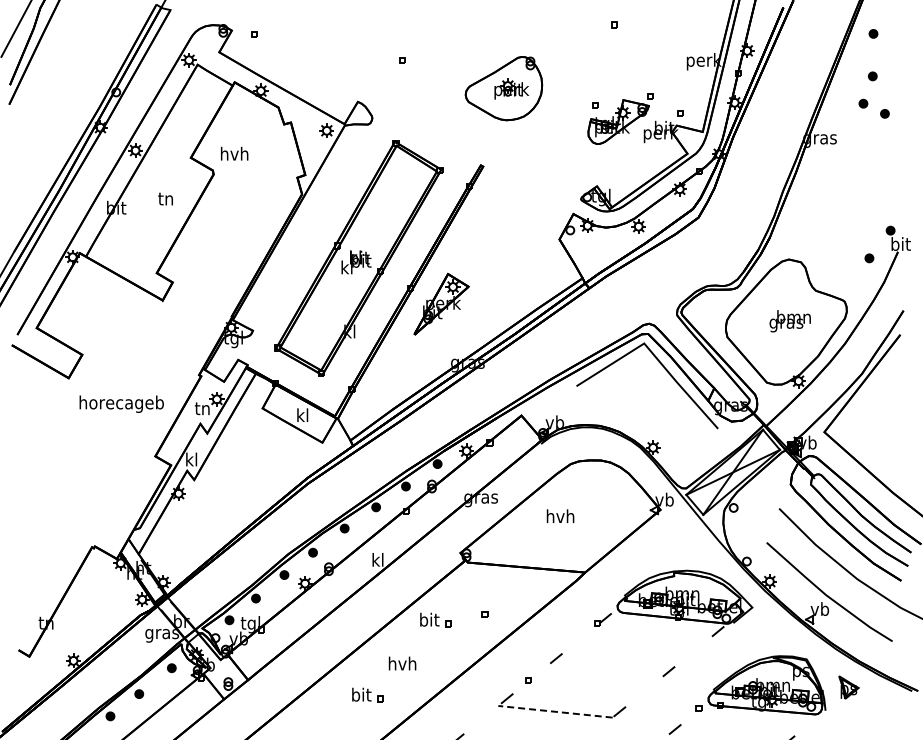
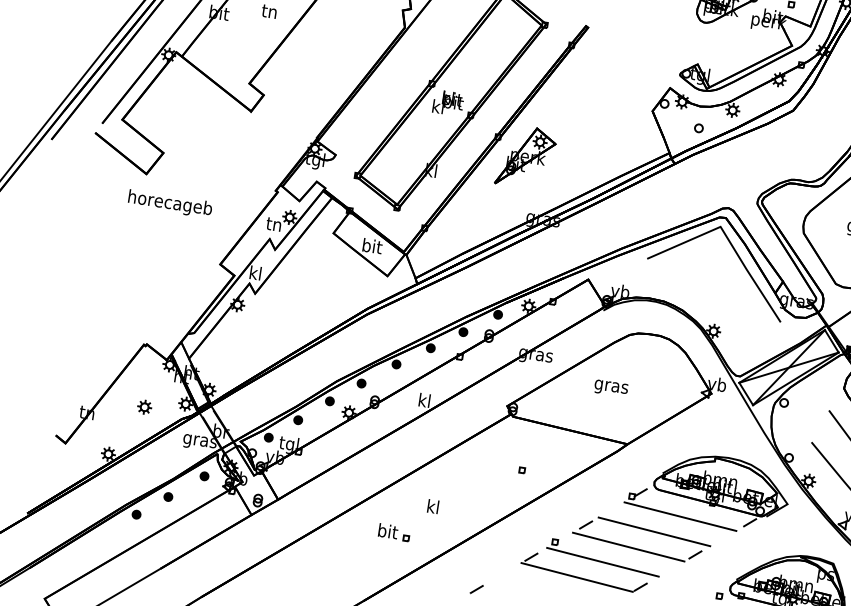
part: (607, 249) -> (698, 128), added
text: (121, 403) -> (170, 203), moved
text: (302, 415) -> (371, 246), kl -> bit
text: (560, 517) -> (611, 386), hvh -> gras
part: (102, 608) -> (145, 406), added
part: (435, 619) -> (472, 468), removed
line: (648, 635) -> (680, 516), added
line: (624, 654) -> (654, 531), added
text: (402, 663) -> (433, 506), hvh -> kl
line: (601, 673) -> (628, 546), added
line: (578, 692) -> (602, 561), added
line: (554, 711) -> (576, 577), dashed -> solid

